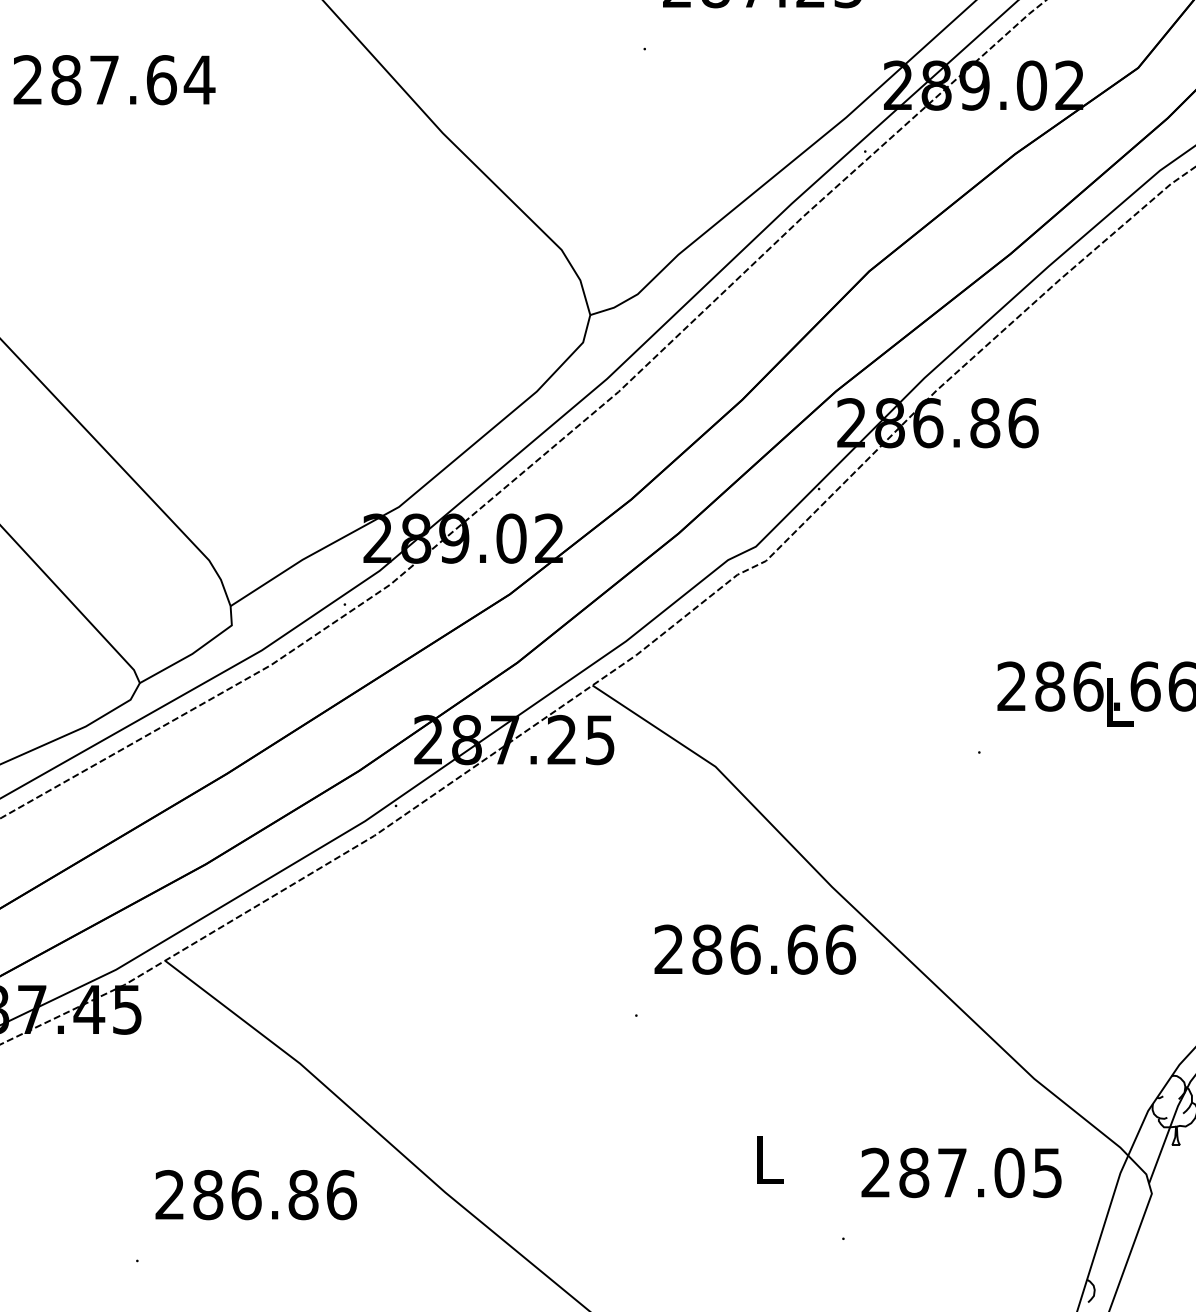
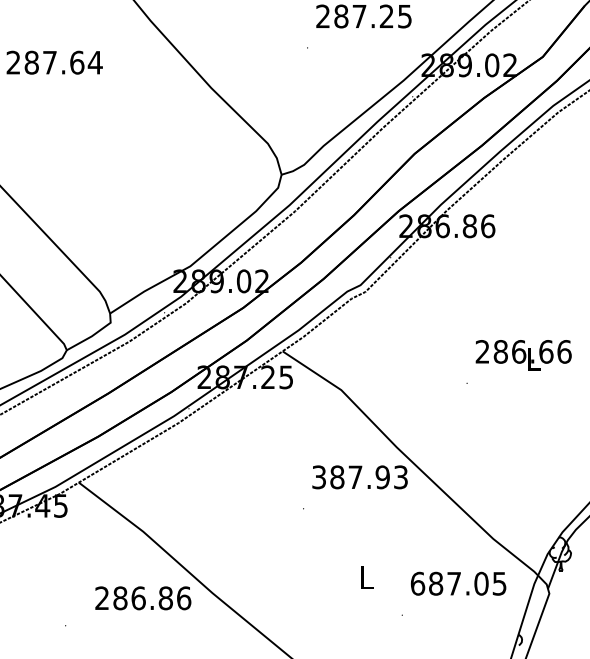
text: (755, 949) -> (360, 477), 286.66 -> 387.93
text: (875, 1172) -> (417, 583), 287.05 -> 687.05
text: (256, 1195) -> (143, 598), moved

